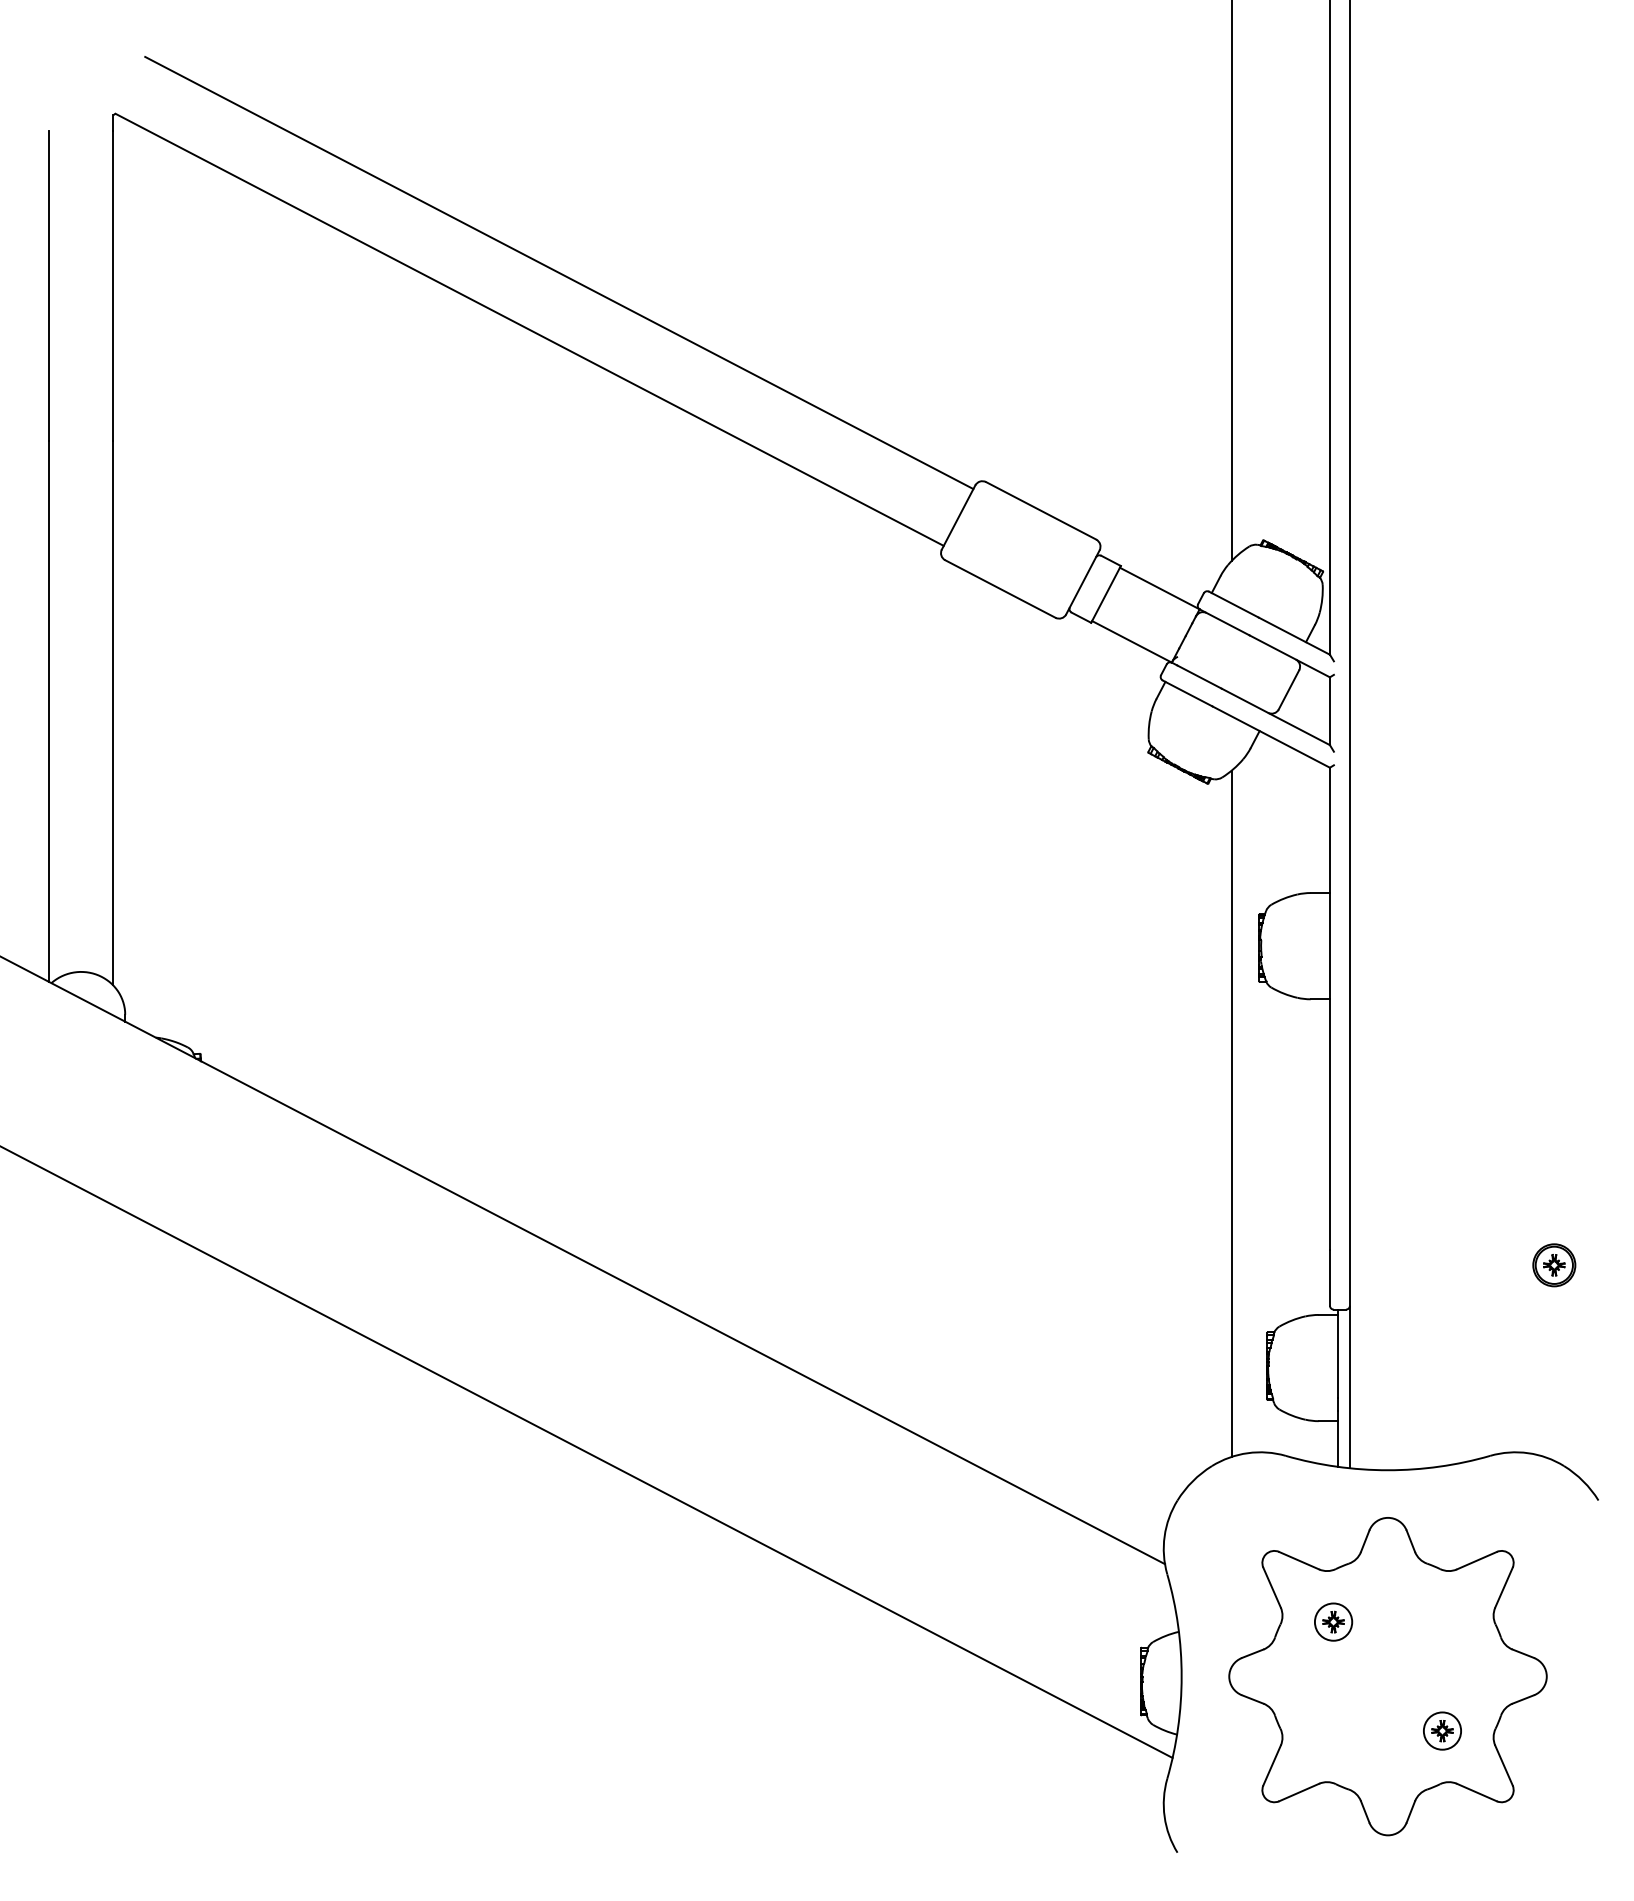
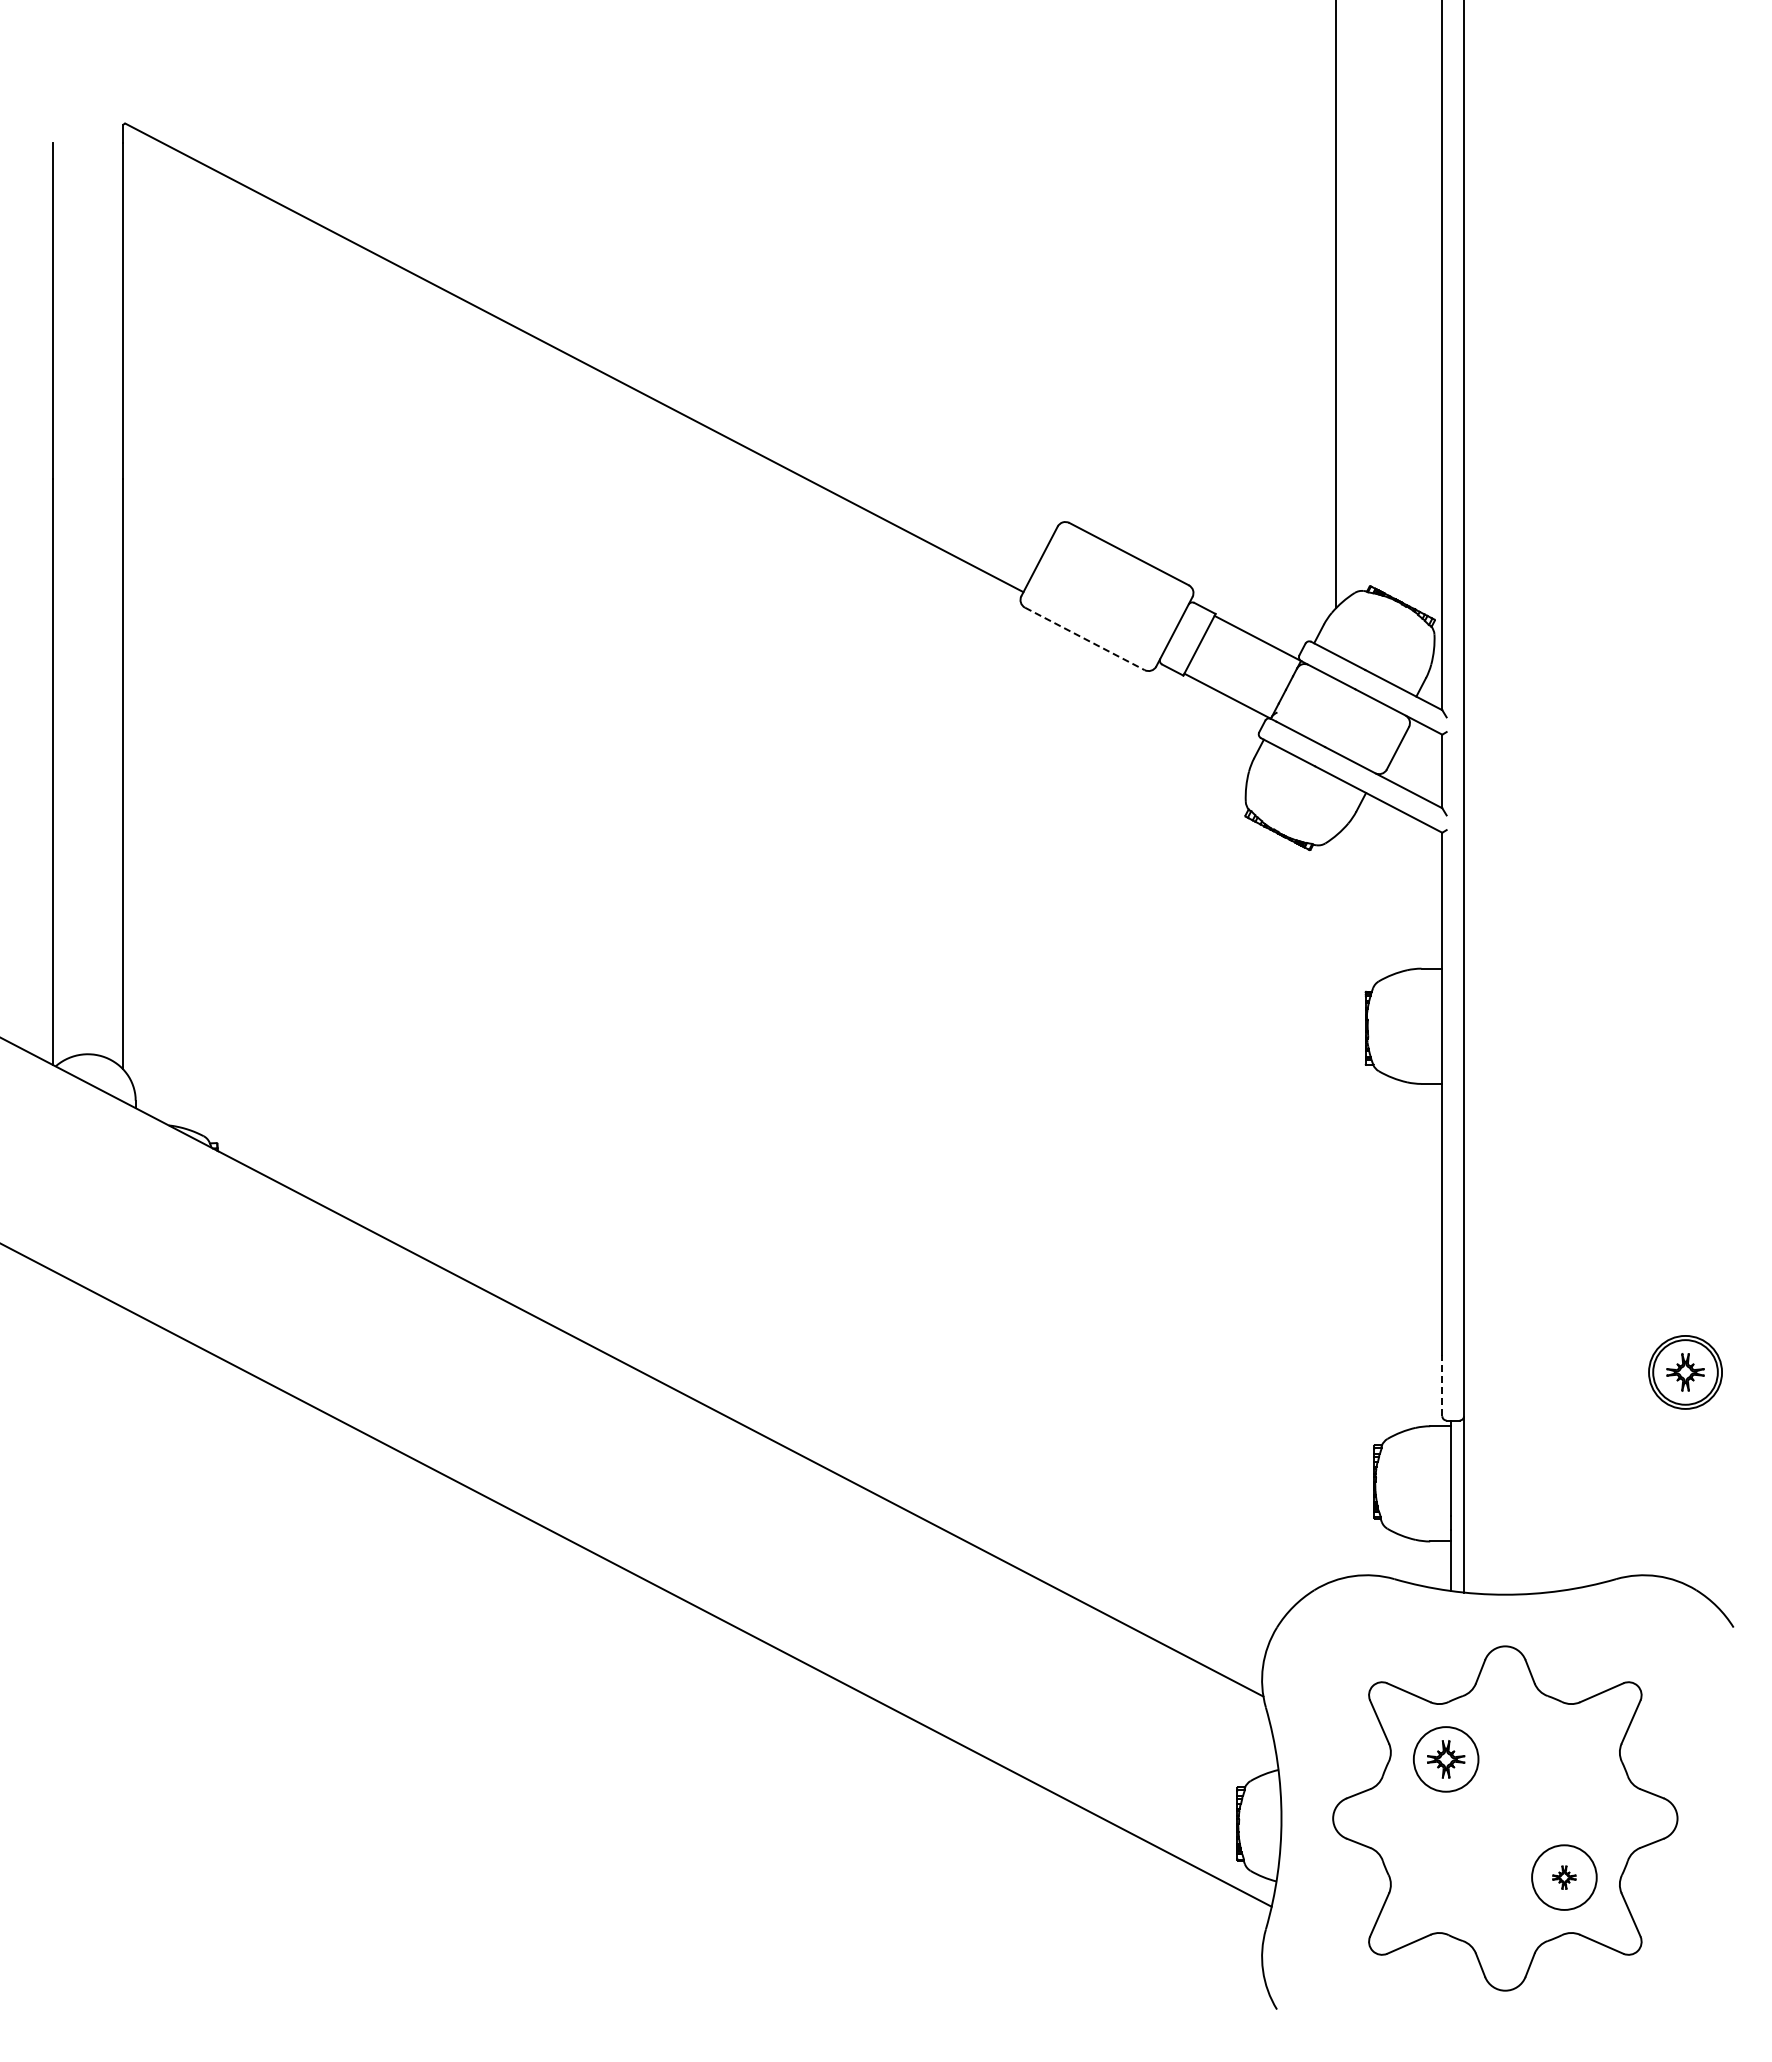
line: (559, 272) -> (606, 295), removed
line: (1000, 589) -> (1085, 639), solid -> dashed
line: (1231, 1113) -> (1335, 1207), removed
part: (1554, 1265) -> (1685, 1372), size x1.6
line: (1330, 1277) -> (1442, 1385), solid -> dashed
part: (1333, 1622) -> (1446, 1759), size x1.6
circle: (1442, 1730) -> (1564, 1877), size x1.6

